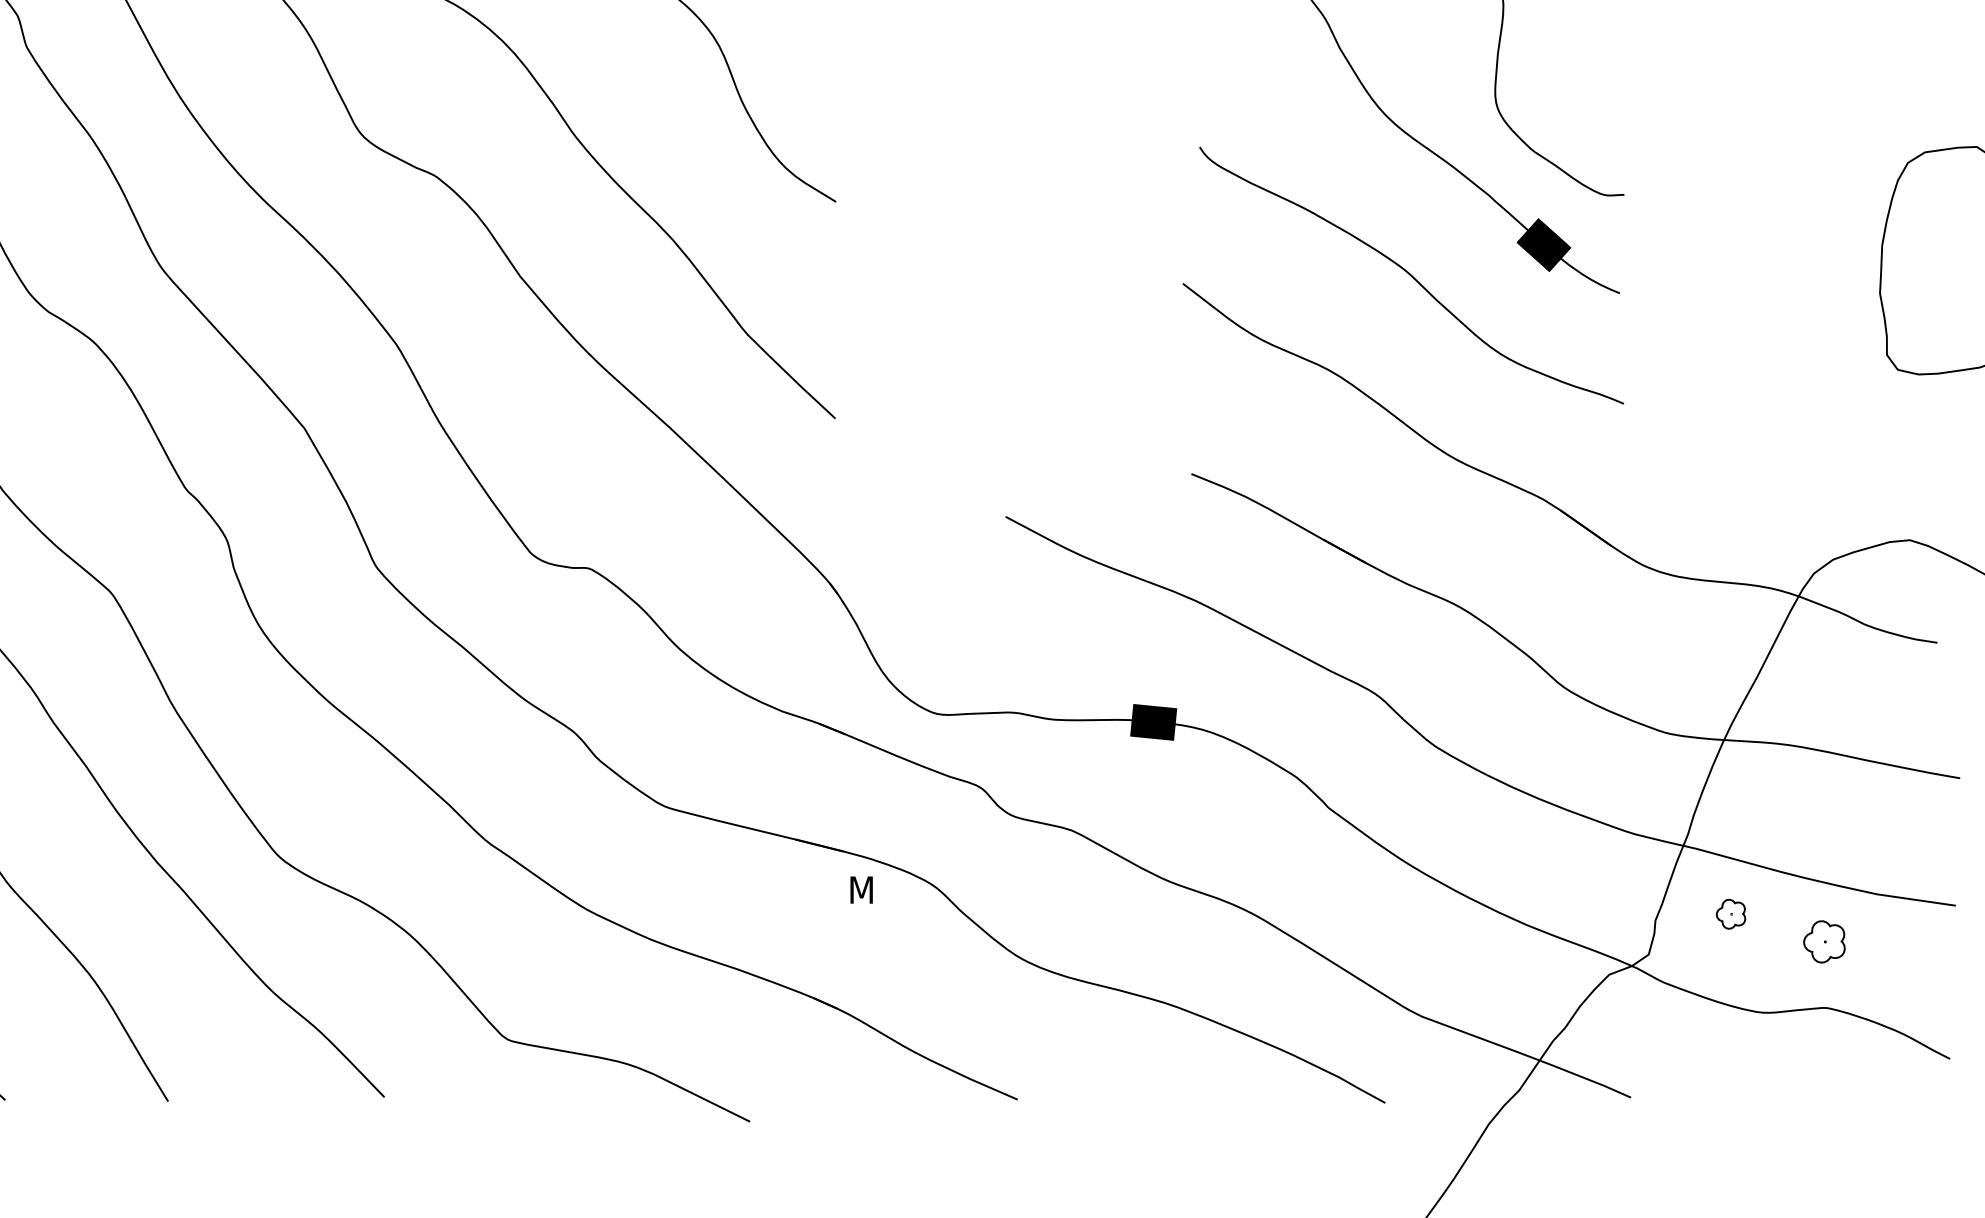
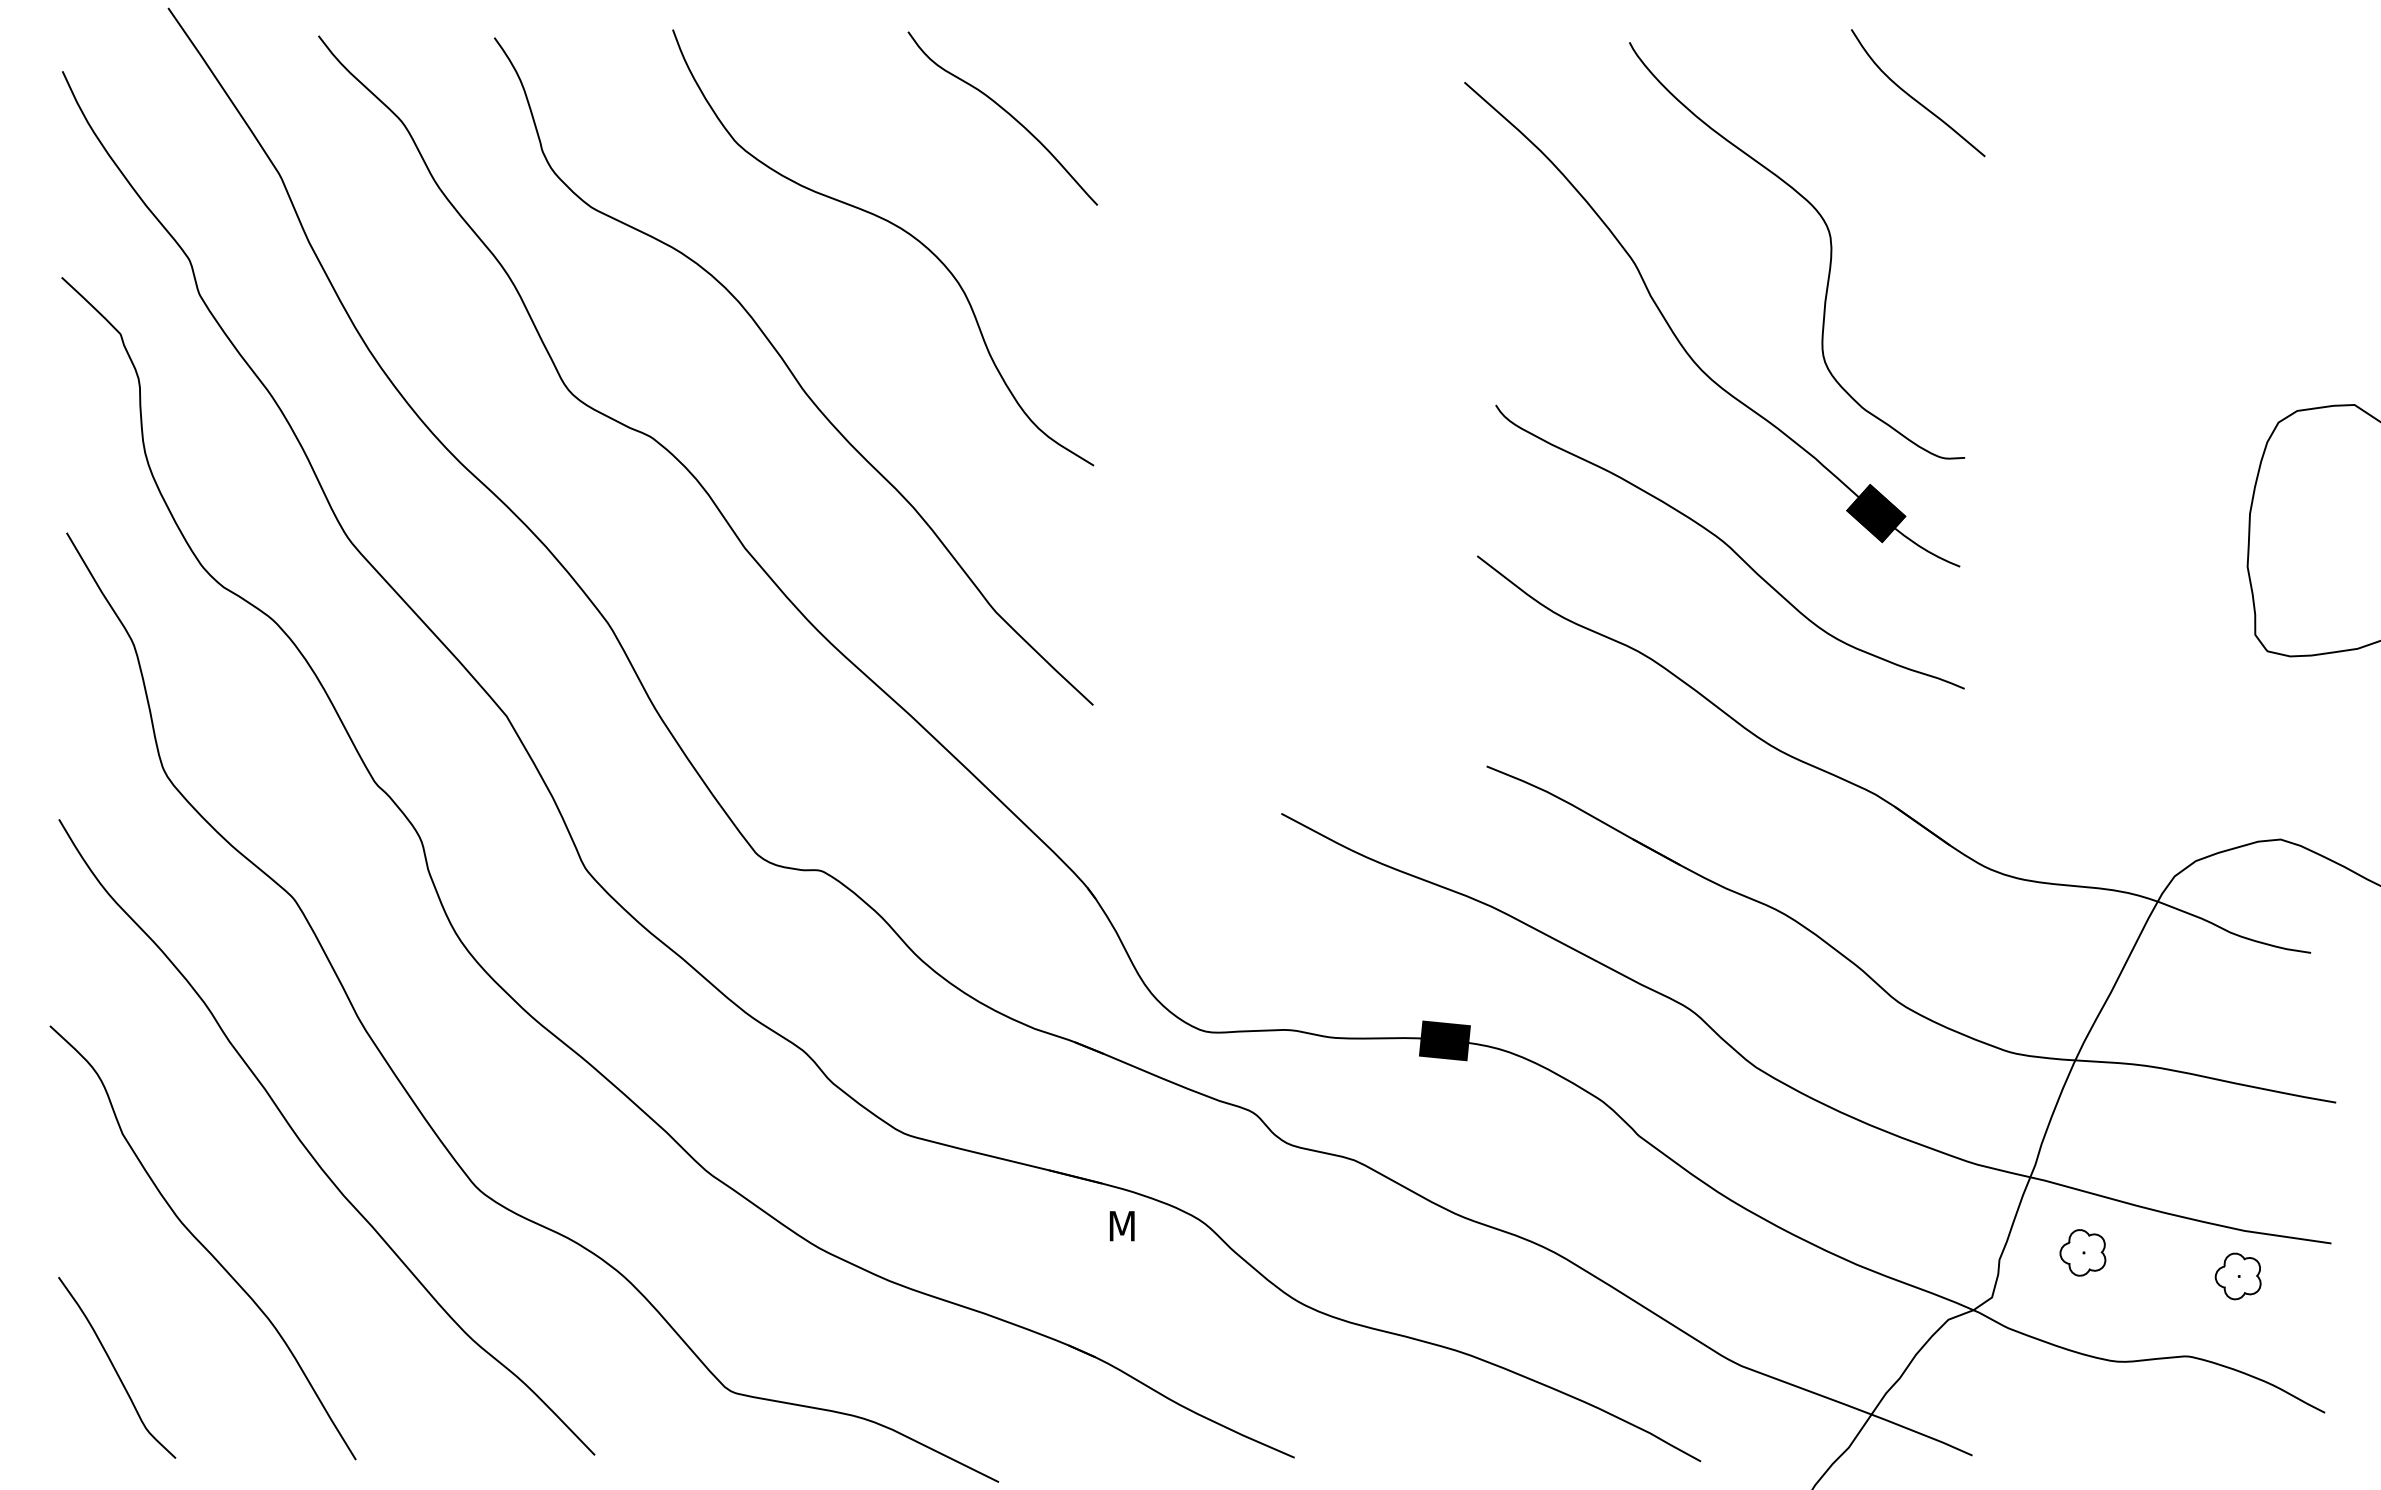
part: (1730, 913) -> (2082, 1252), size x1.43
part: (1823, 941) -> (2237, 1276), moved

